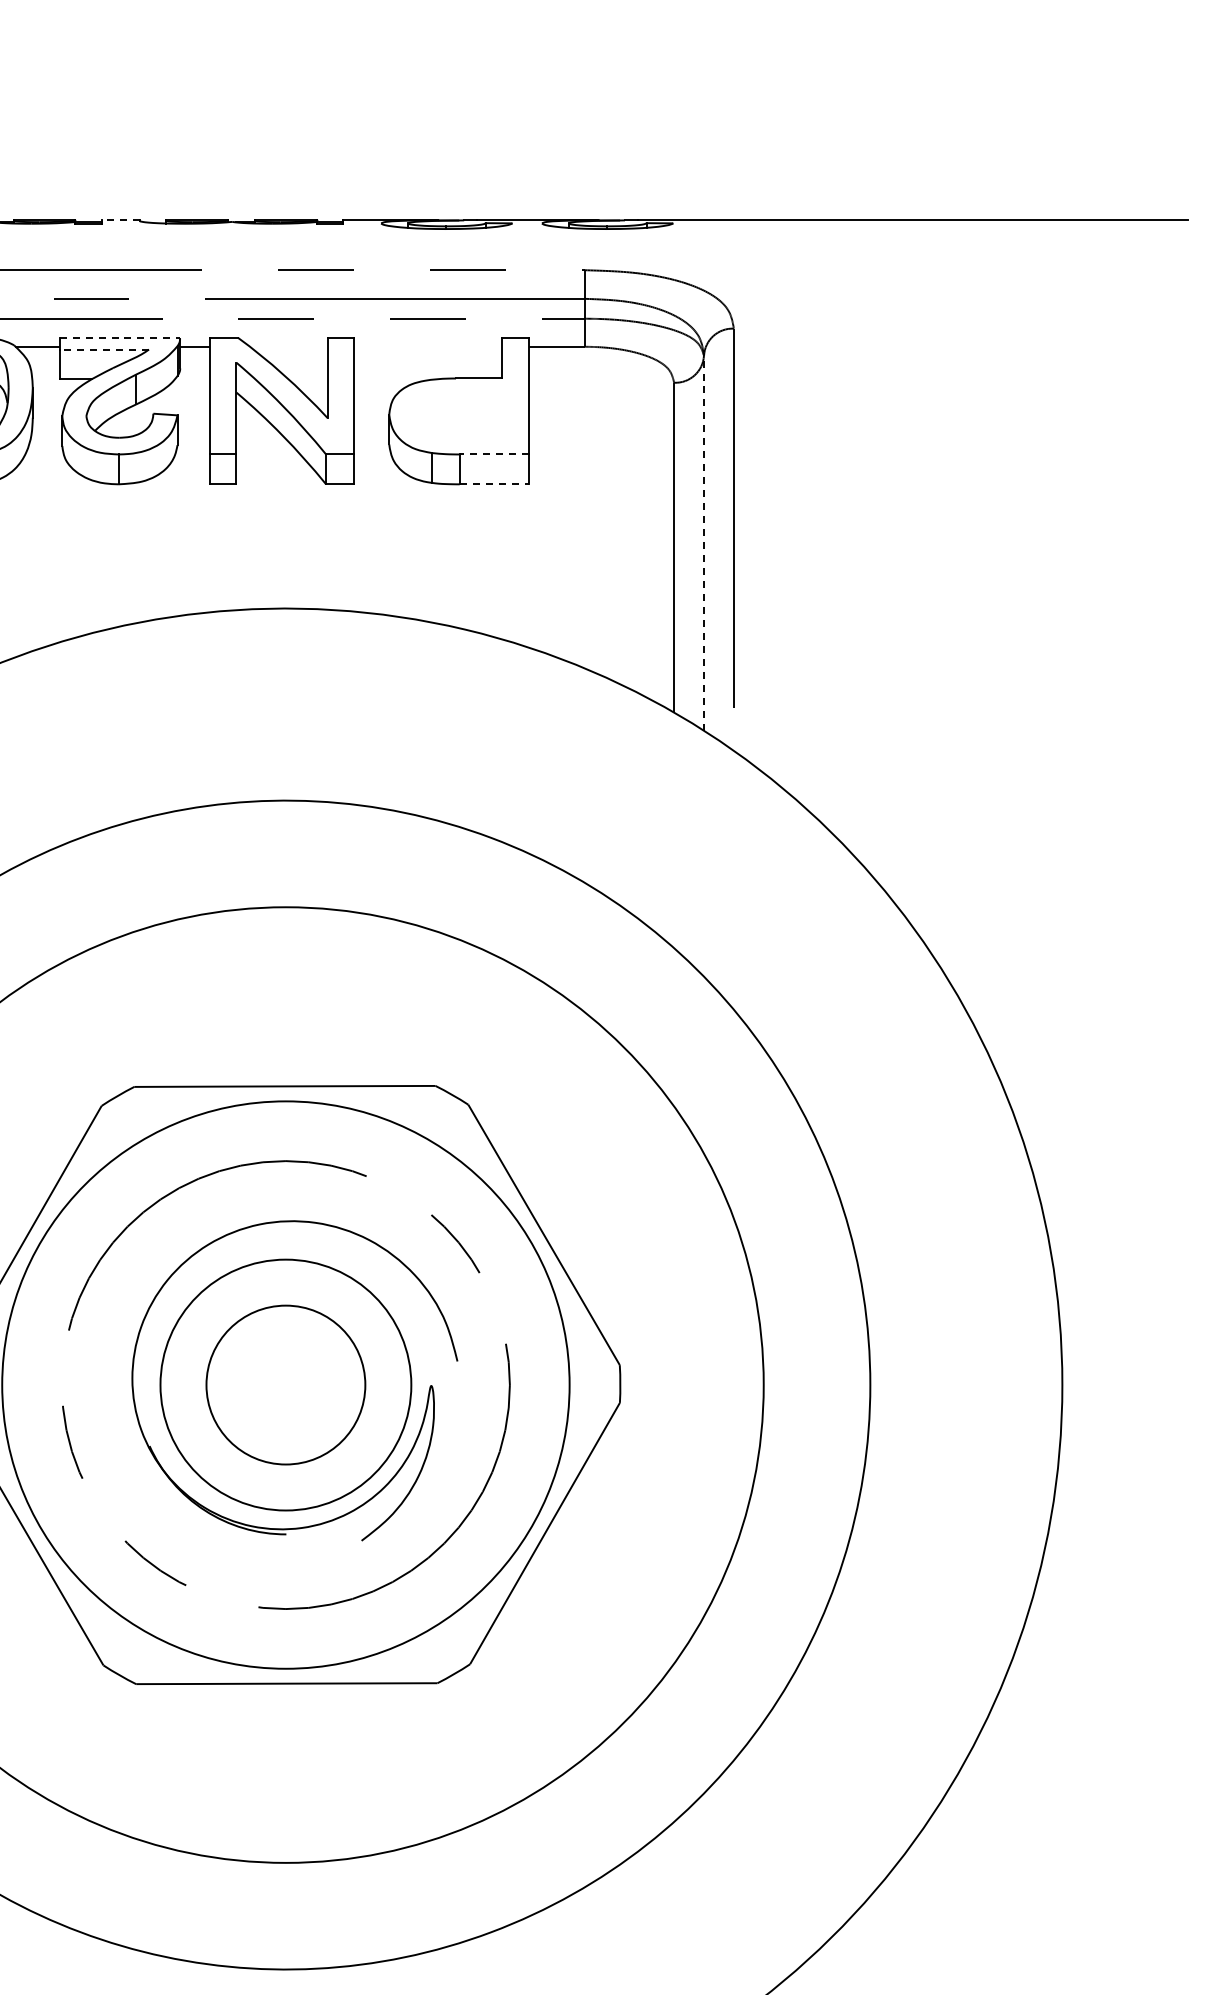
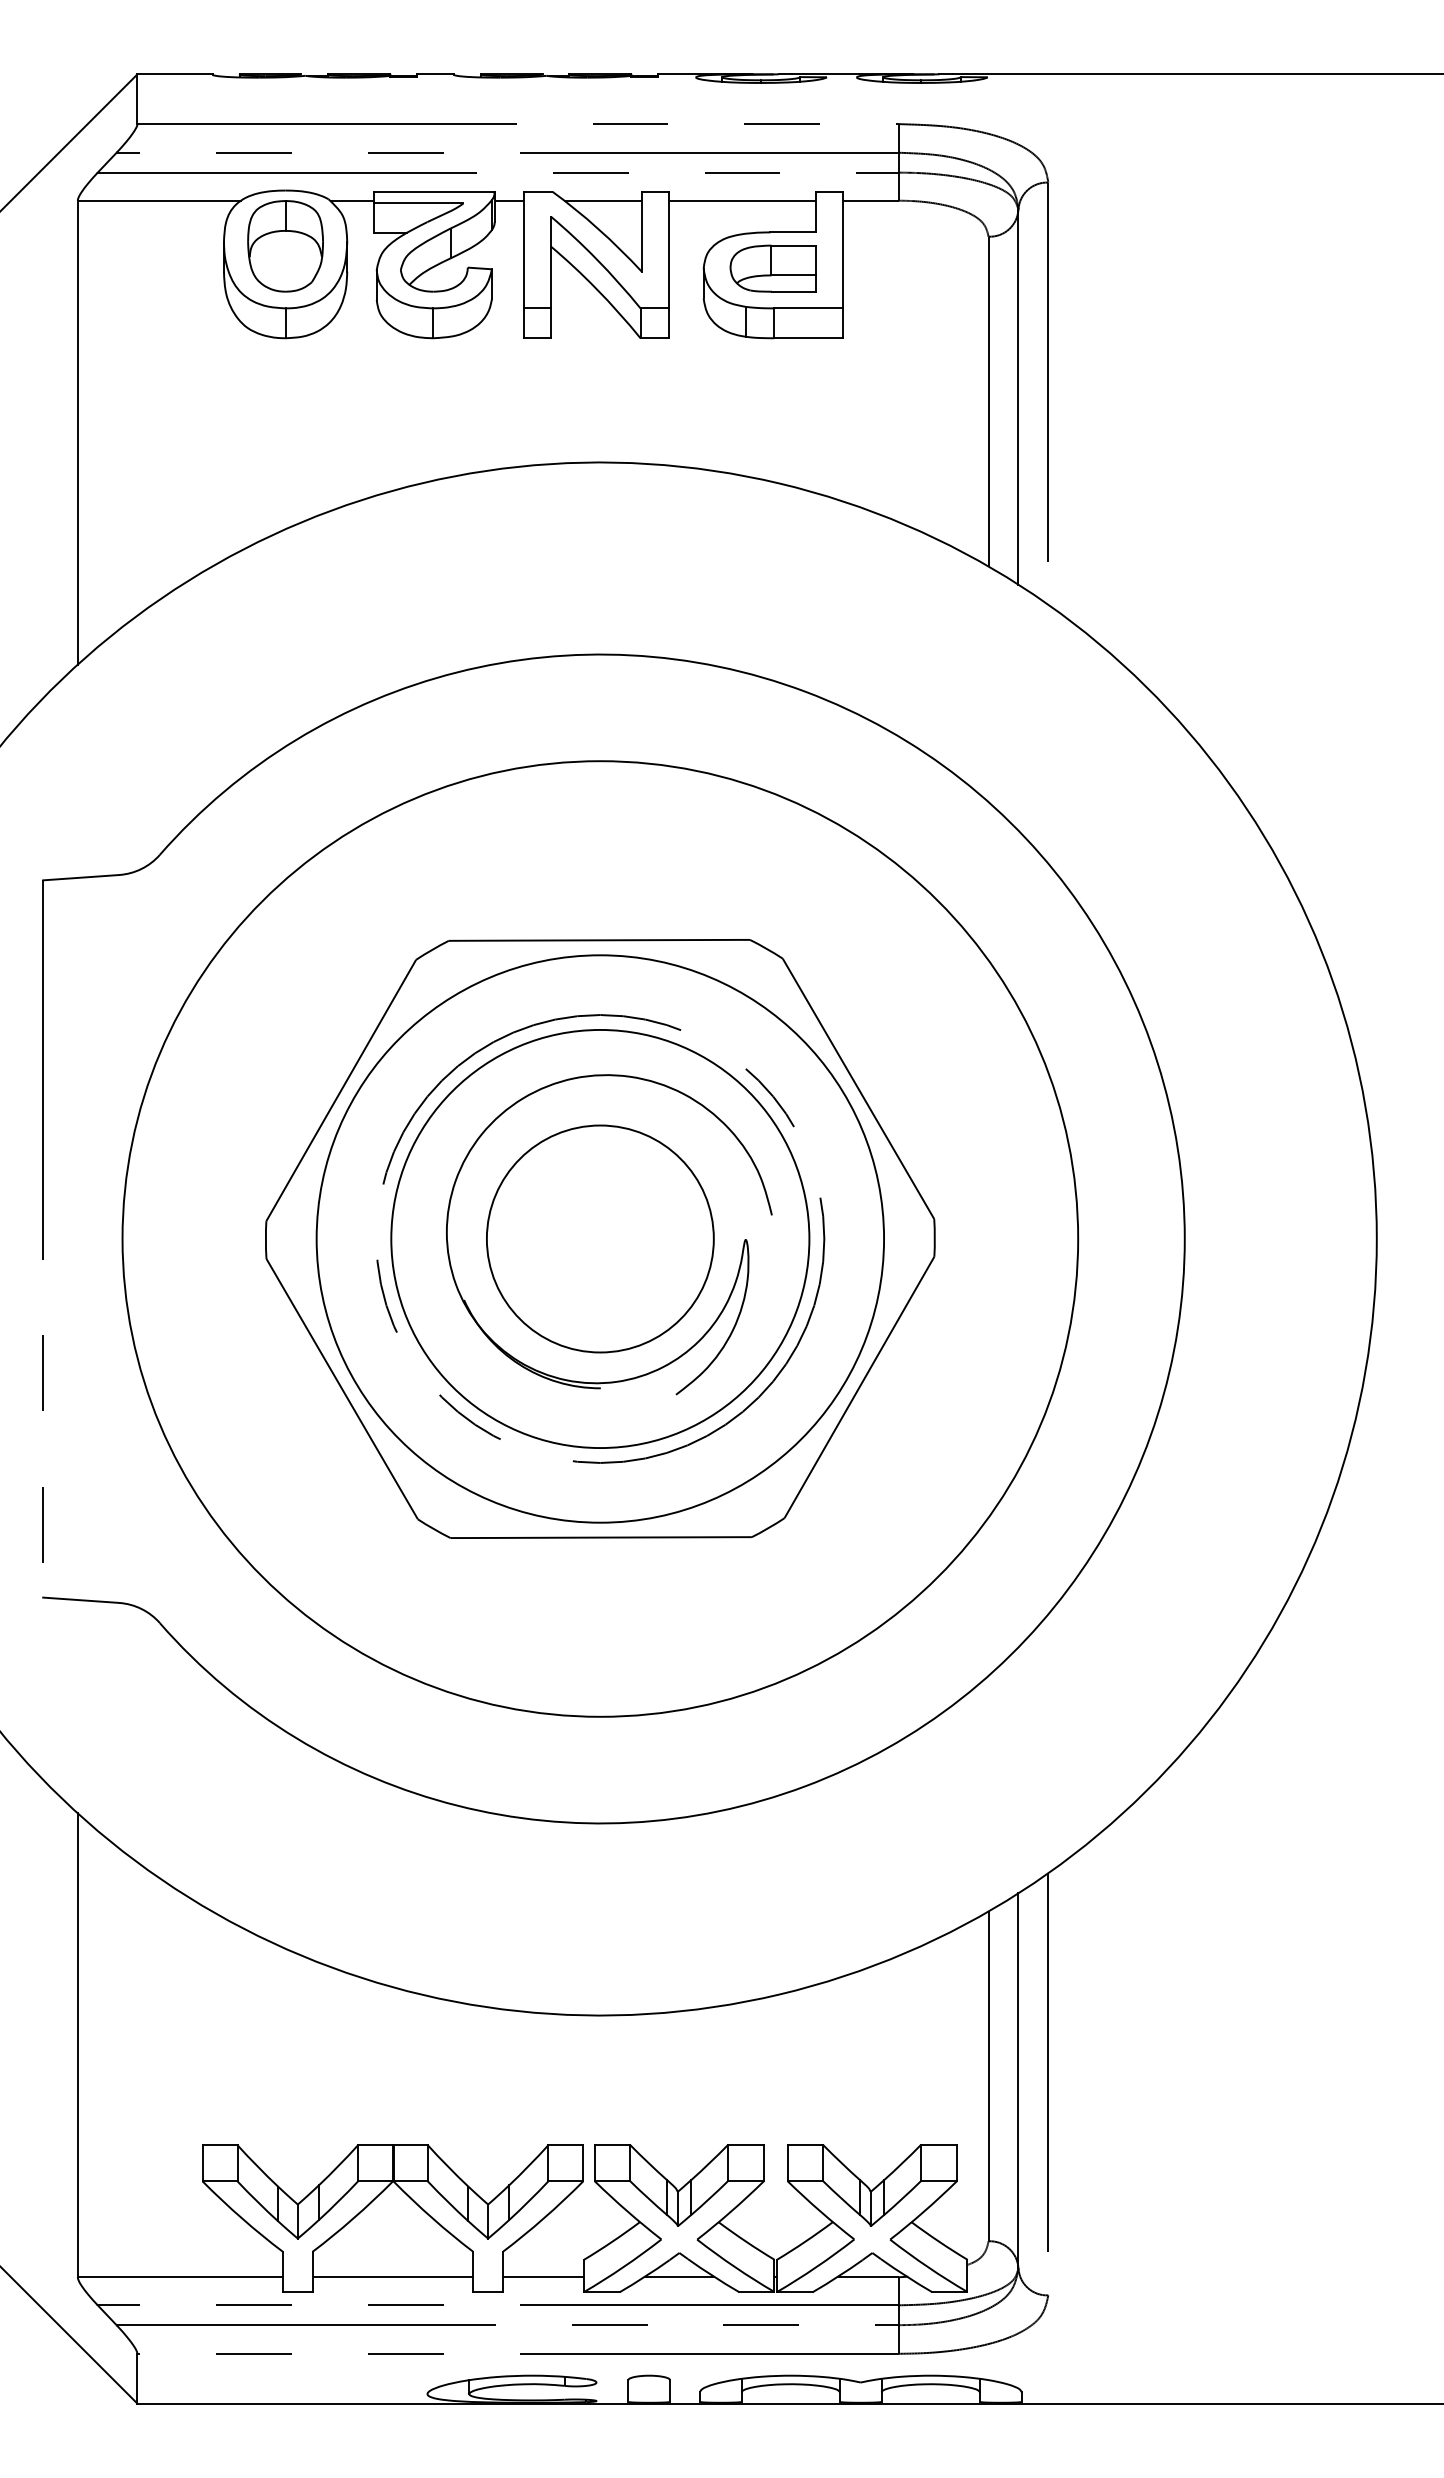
line: (121, 220) -> (435, 74), dashed -> solid
line: (120, 337) -> (434, 191), dashed -> solid
line: (289, 346) -> (603, 200), added
line: (428, 346) -> (742, 200), added
line: (104, 349) -> (418, 203), dashed -> solid
part: (458, 414) -> (772, 268), added
line: (494, 454) -> (808, 308), dashed -> solid
line: (495, 484) -> (809, 338), dashed -> solid
line: (704, 543) -> (1018, 397), dashed -> solid
circle: (285, 1384) -> (599, 1238), size x1.43
circle: (286, 1384) -> (600, 1238), size x1.67

